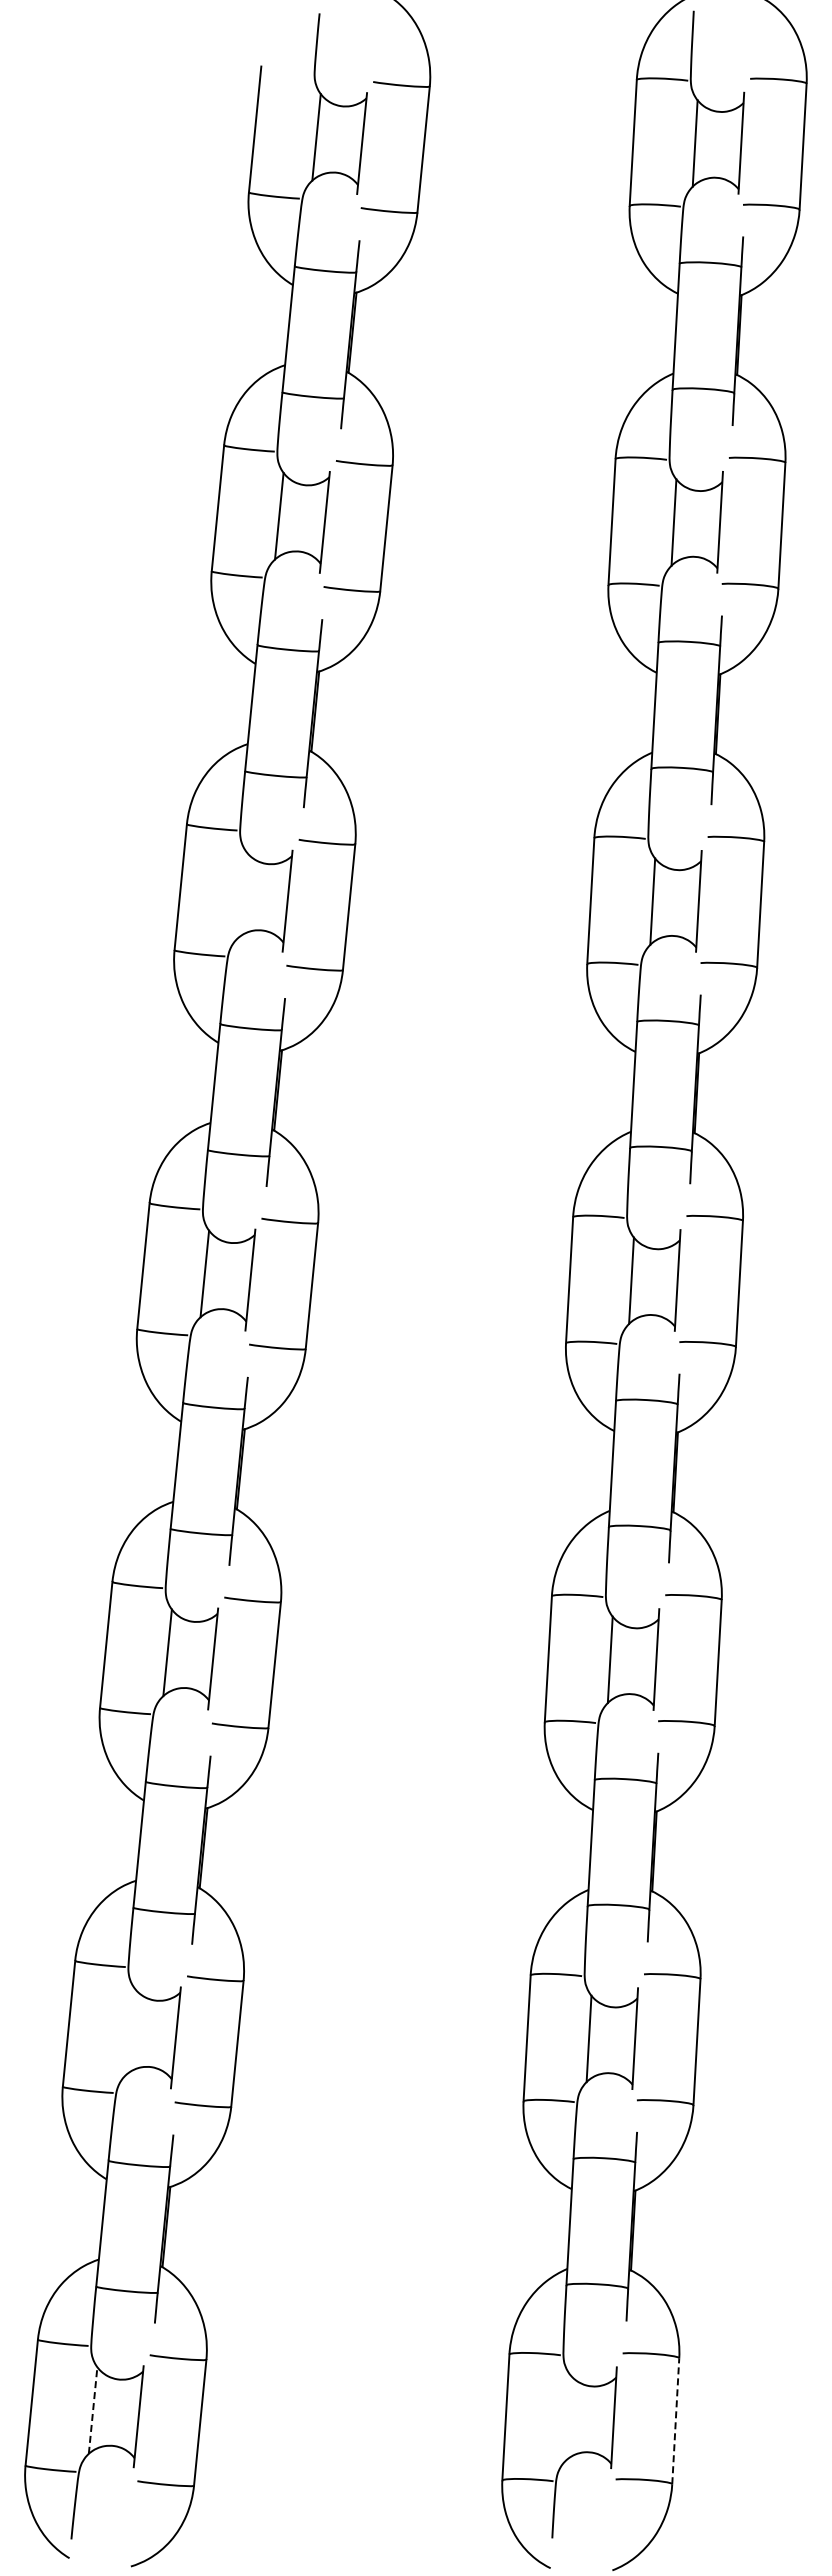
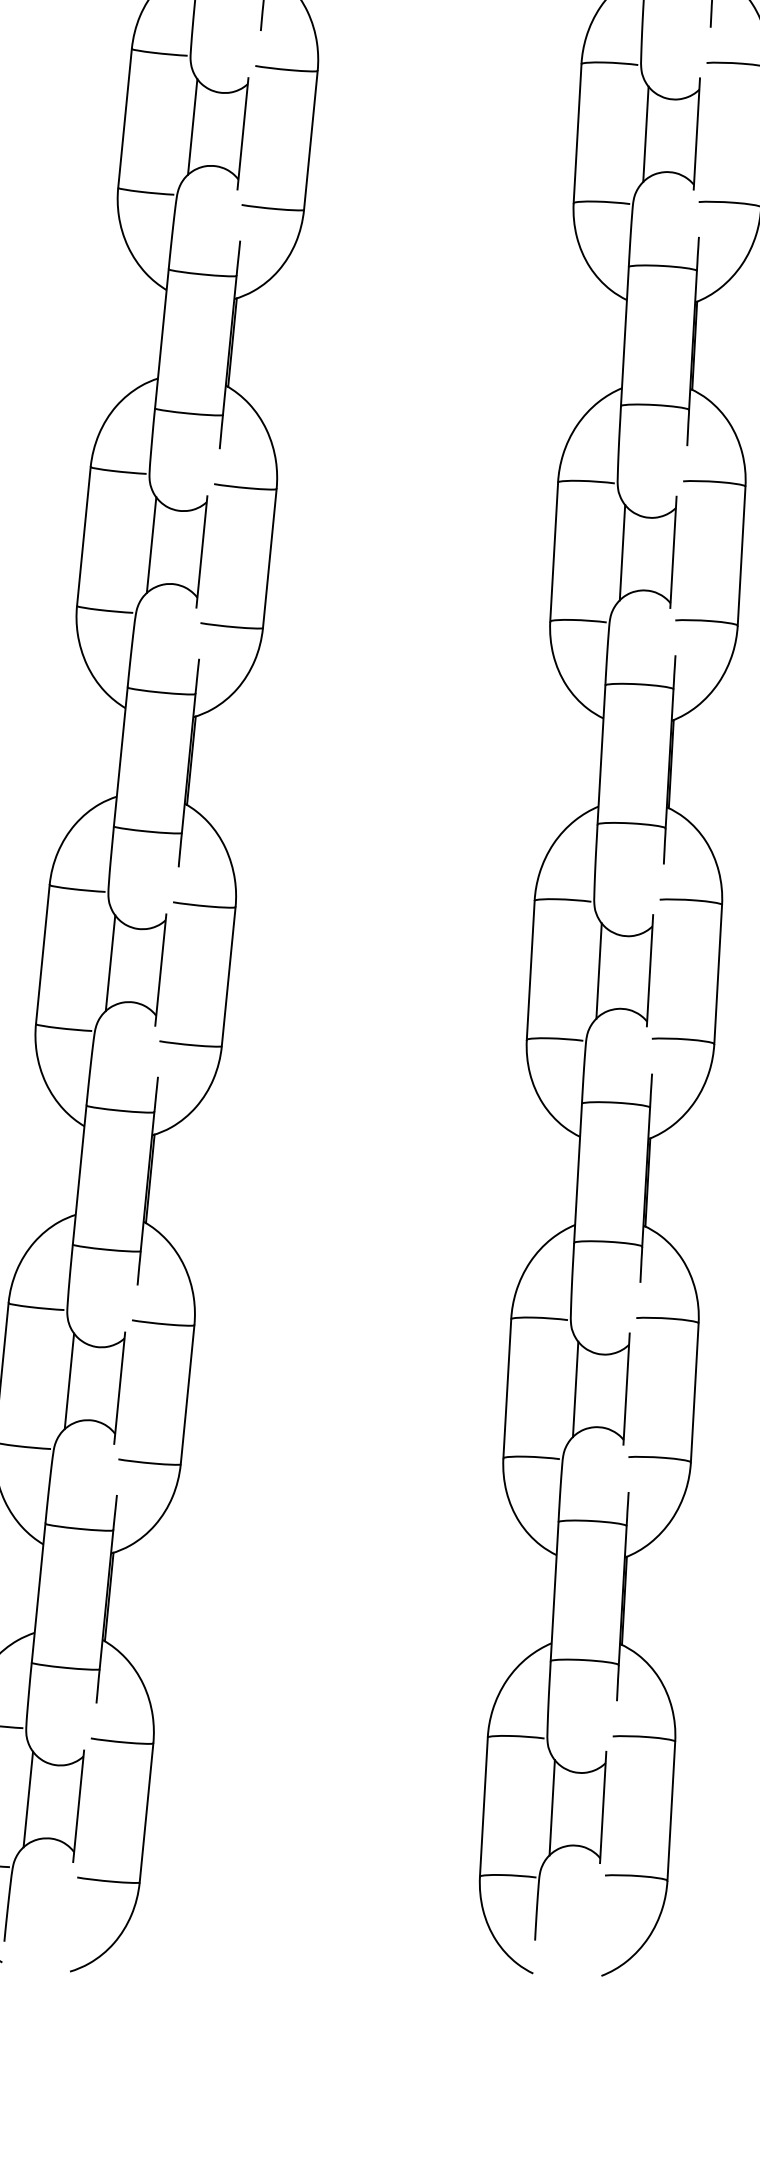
line: (241, 894) -> (192, 126), added
line: (130, 2031) -> (69, 1381), added
line: (93, 2410) -> (28, 1799), dashed -> solid
line: (567, 2417) -> (551, 1807), added
line: (675, 2420) -> (671, 1810), dashed -> solid

